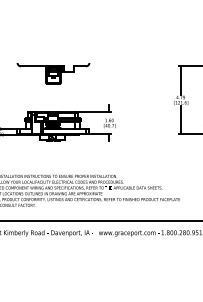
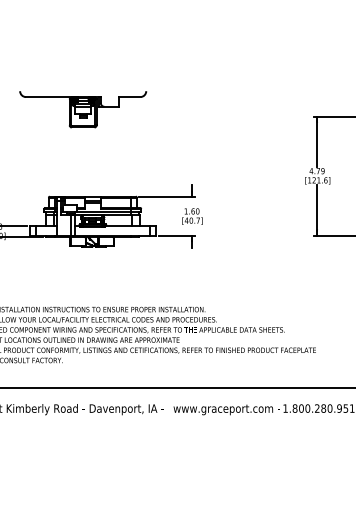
part: (53, 73) -> (83, 109), moved

